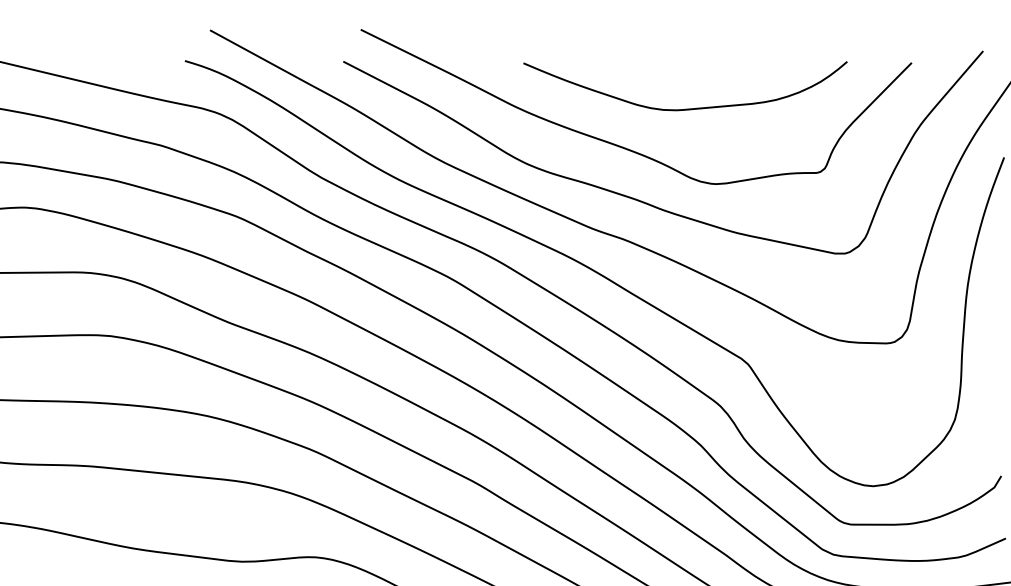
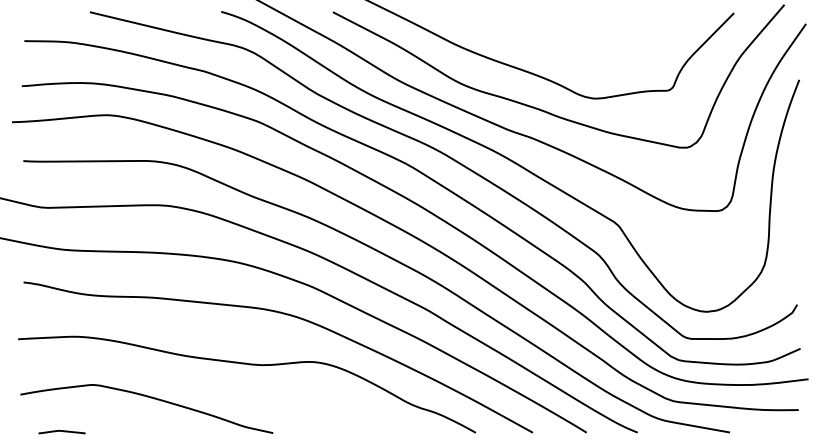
curve: (691, 107) -> (578, 44), removed

